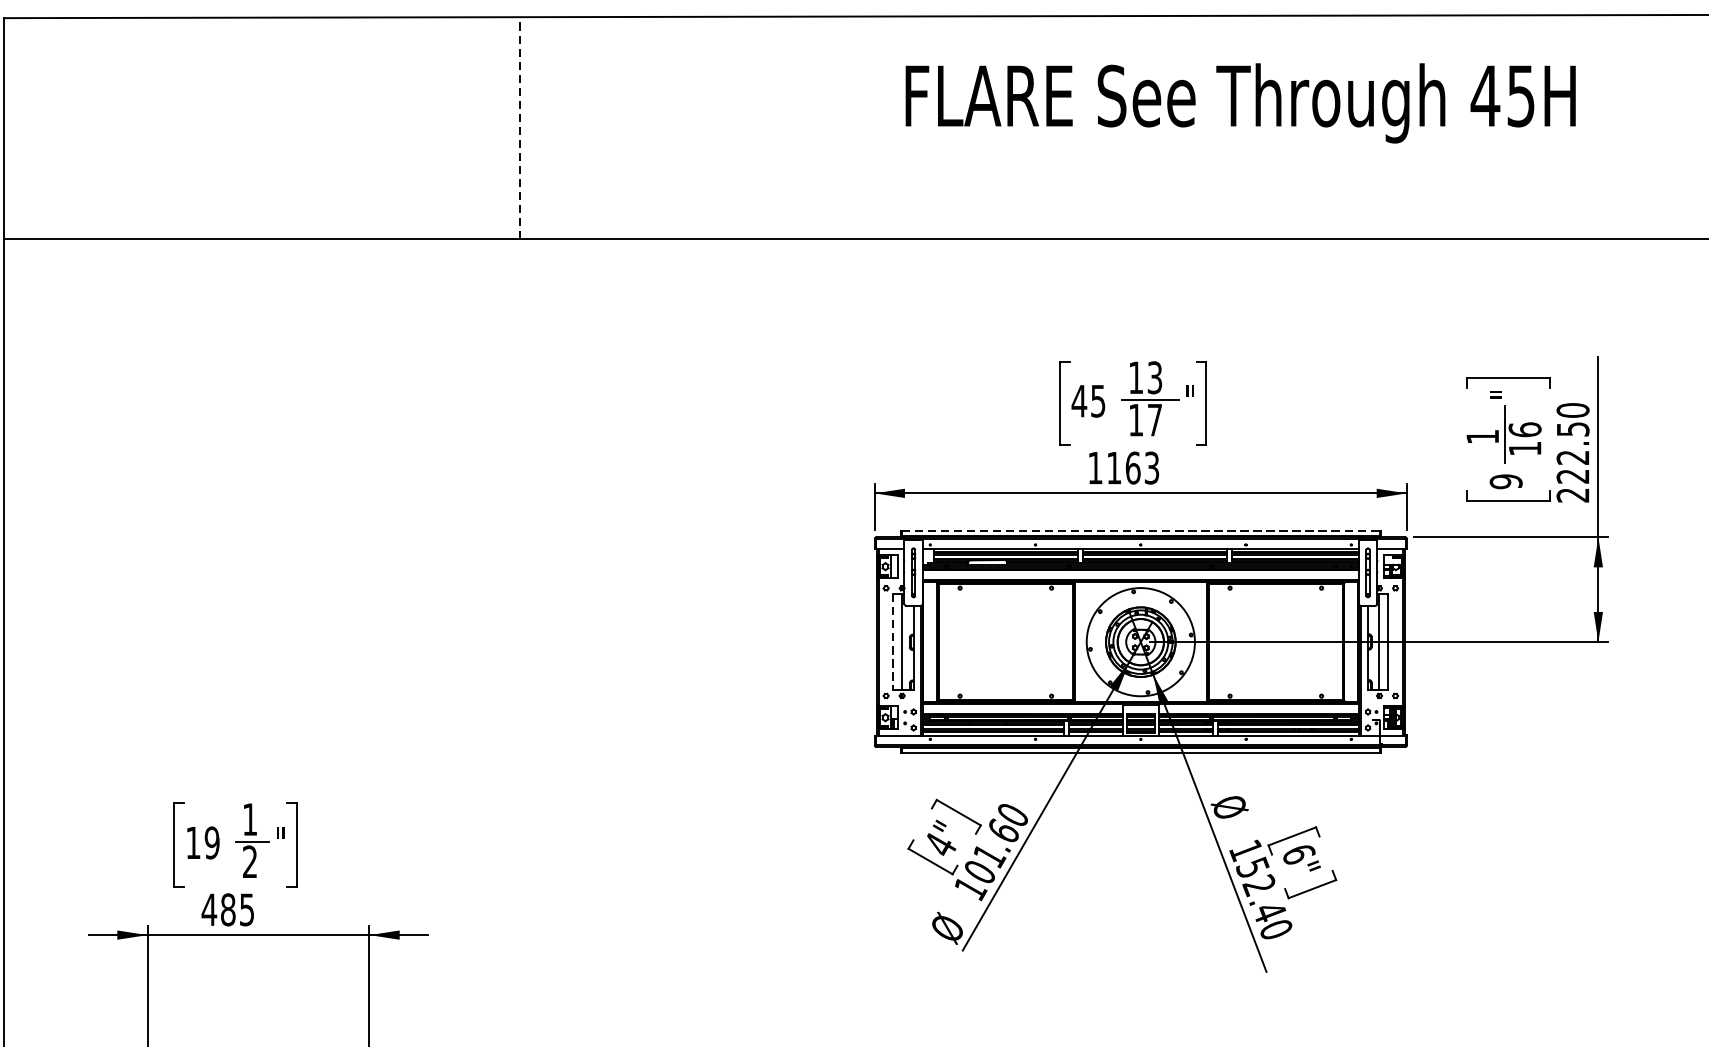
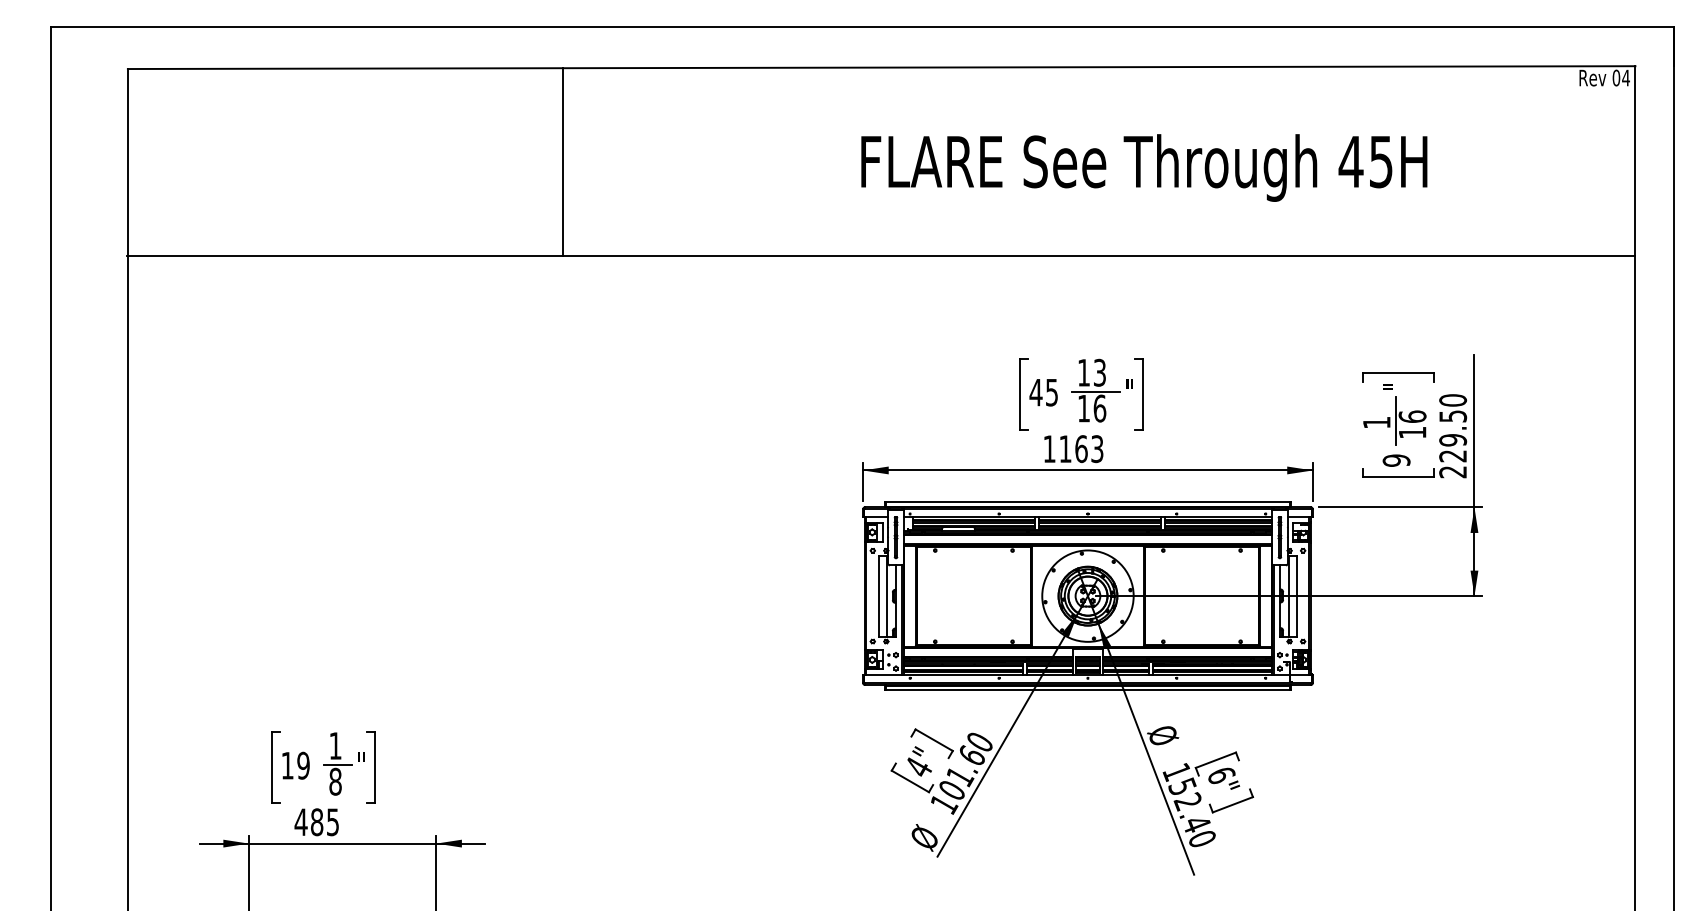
text: (1240, 102) -> (1144, 167), moved
line: (519, 127) -> (563, 161), dashed -> solid
text: (1154, 420) -> (1099, 408), 17 -> 16
text: (1573, 457) -> (1453, 440), 222.50 -> 229.50
line: (1140, 531) -> (1087, 502), dashed -> solid
line: (892, 642) -> (878, 596), dashed -> solid
text: (250, 861) -> (335, 781), 2 -> 8

